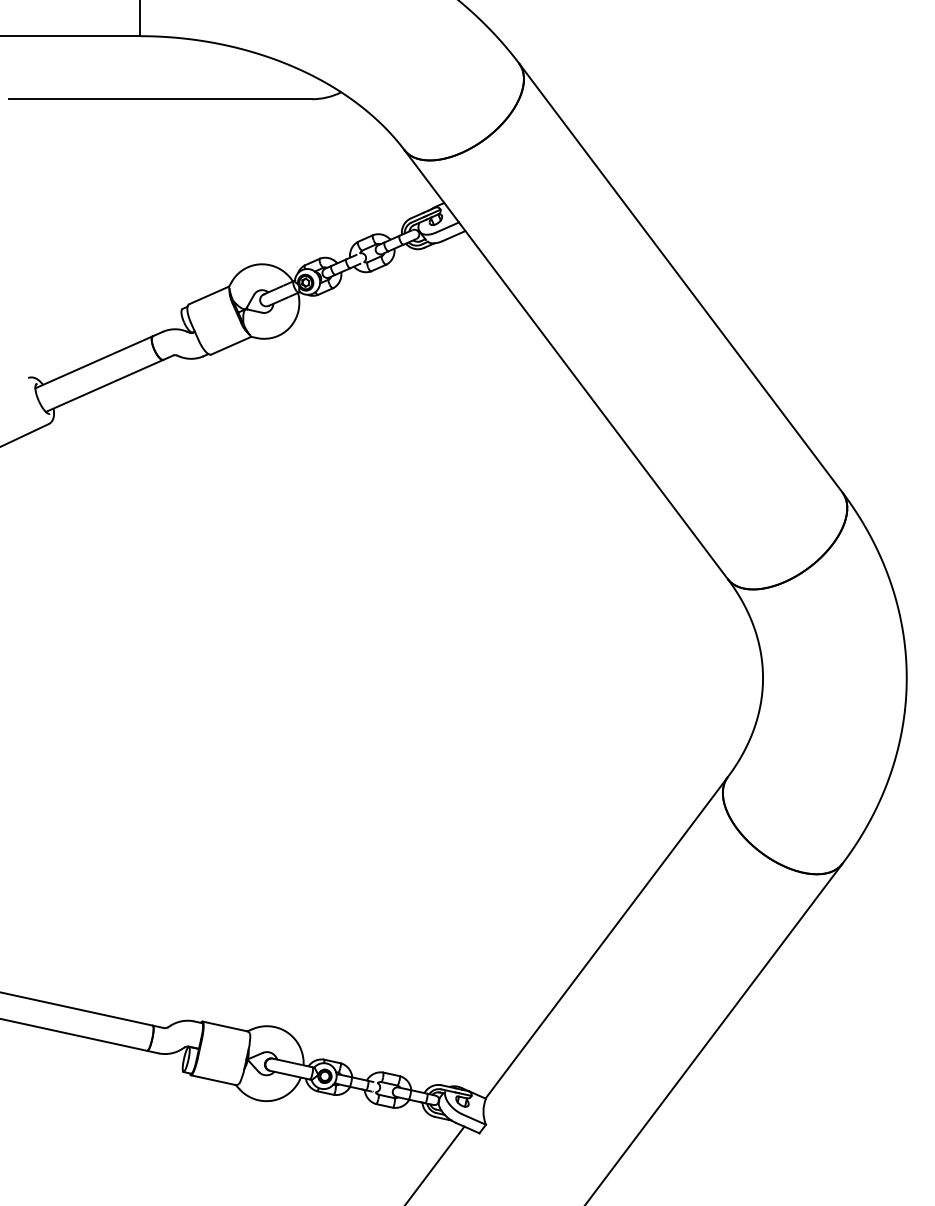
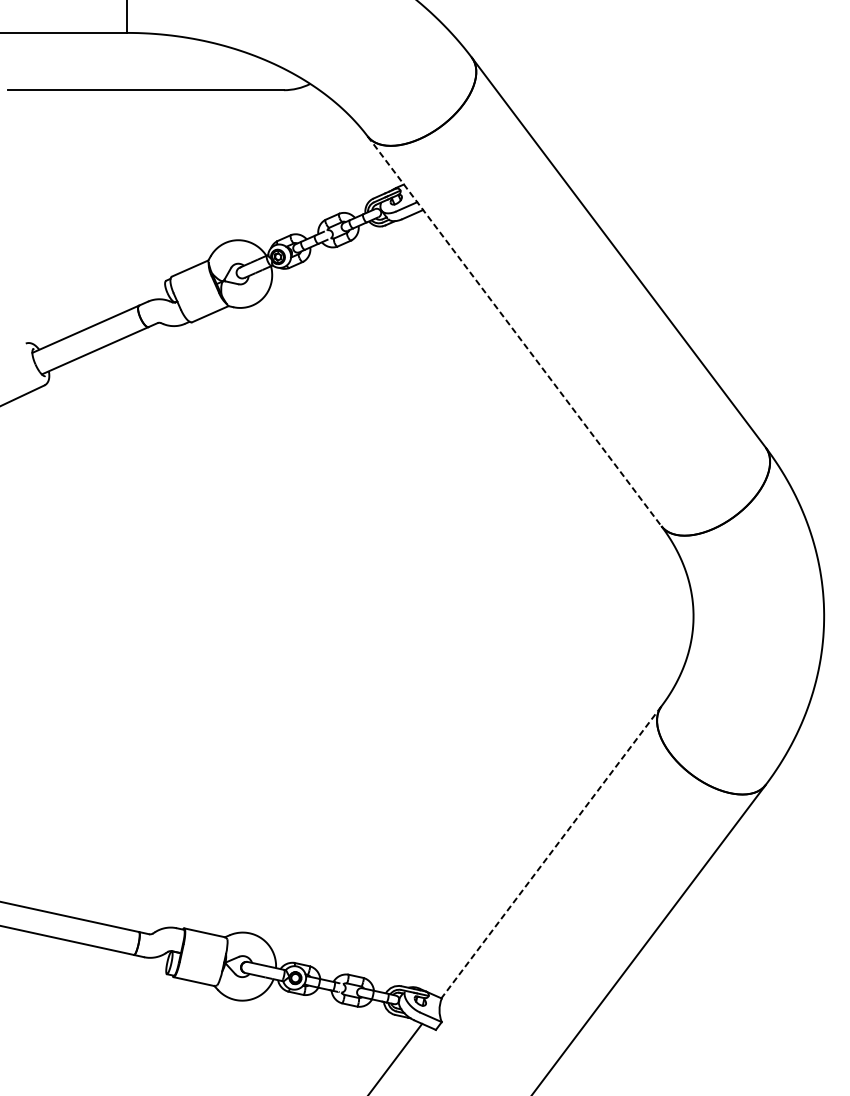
line: (566, 364) -> (514, 331), solid -> dashed
line: (606, 938) -> (551, 852), solid -> dashed

